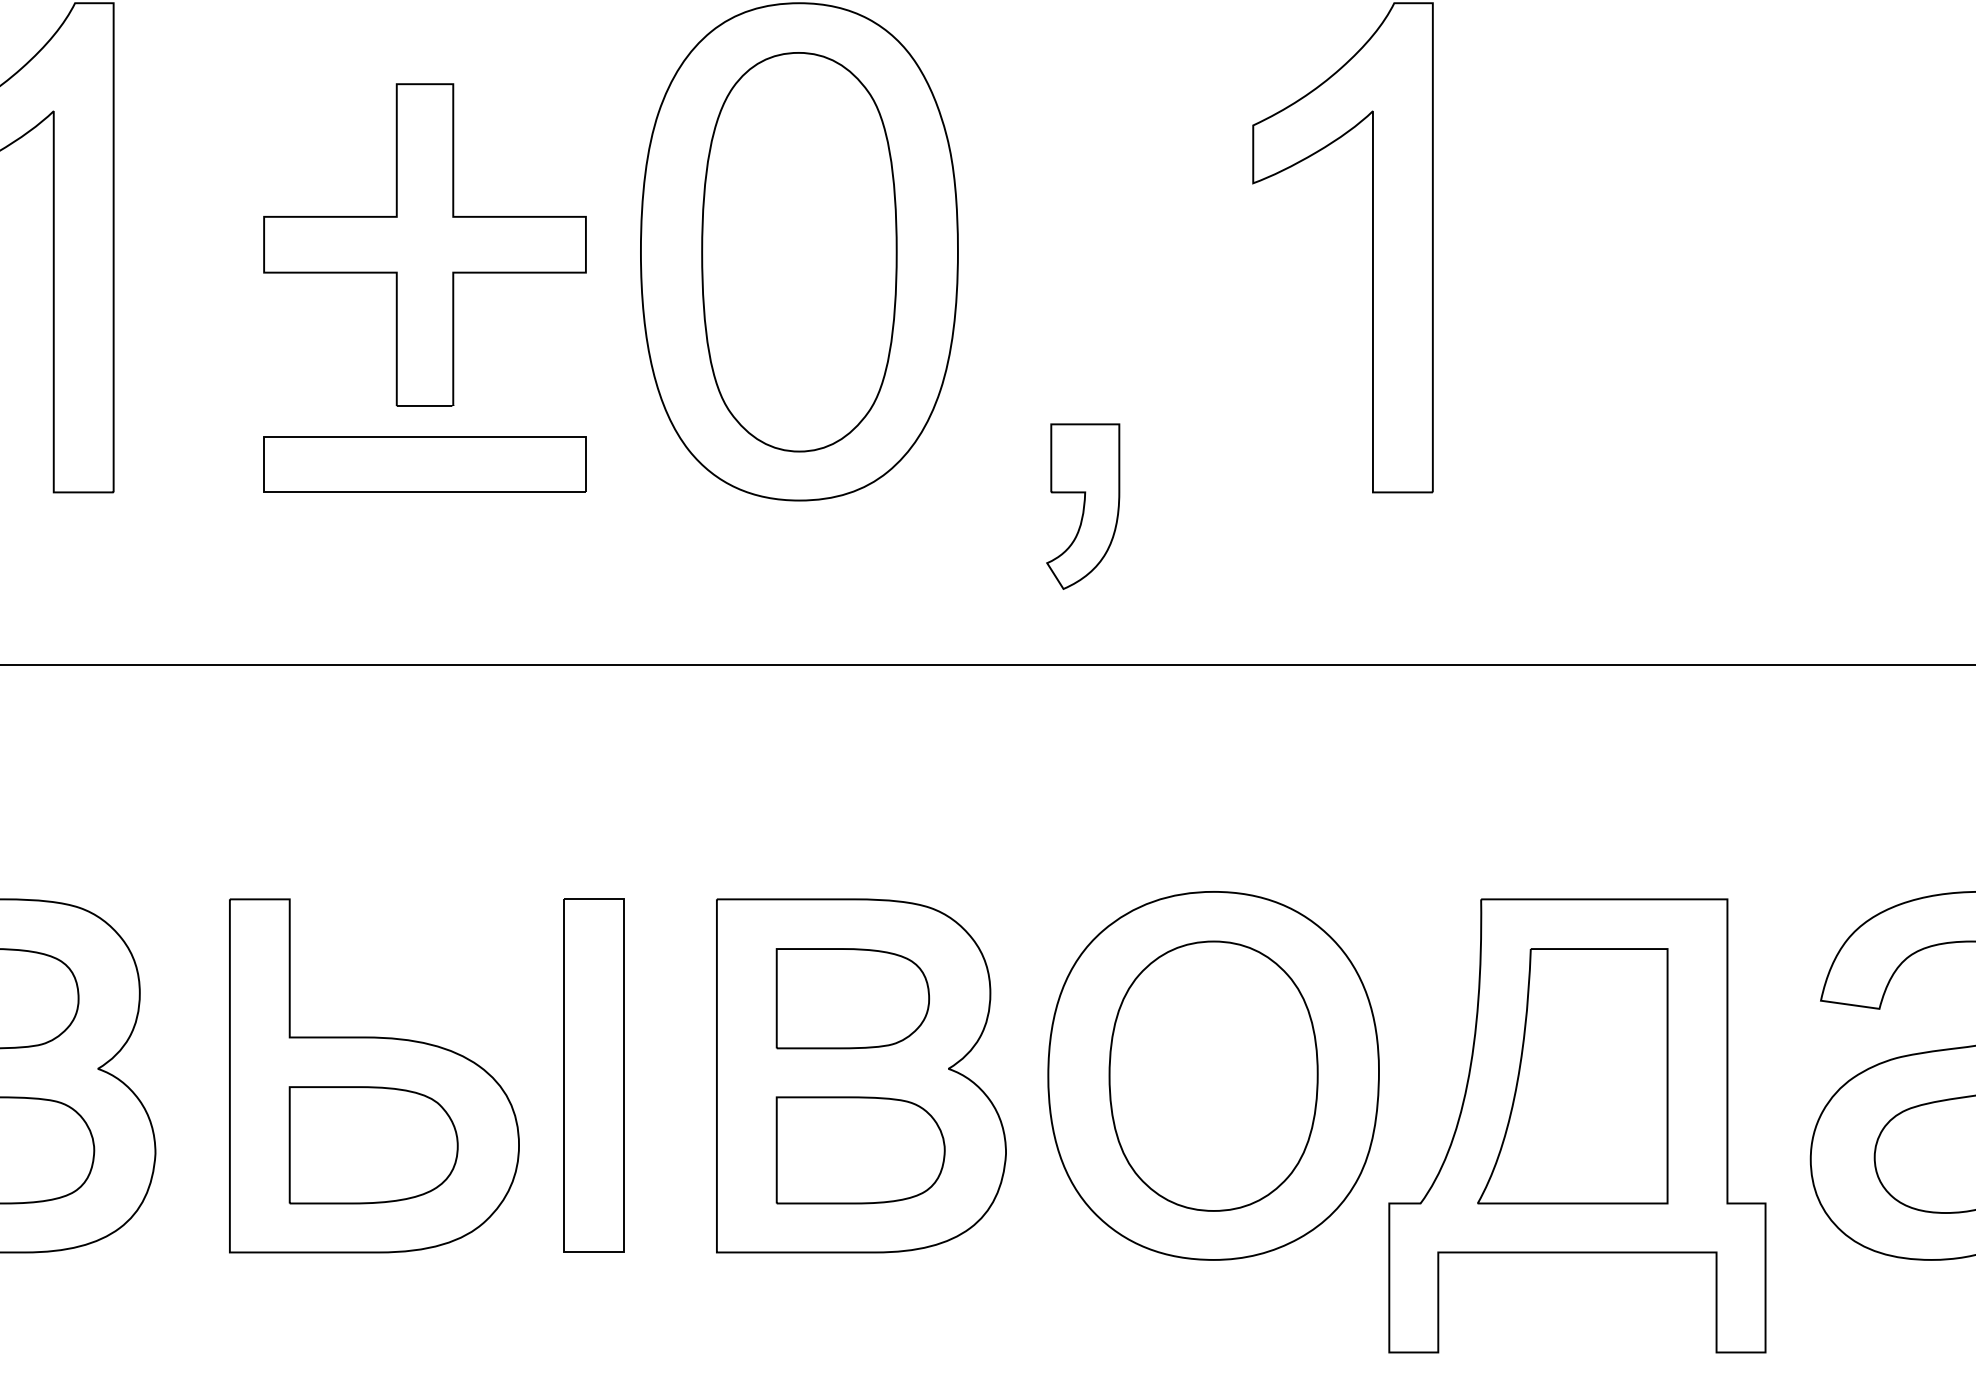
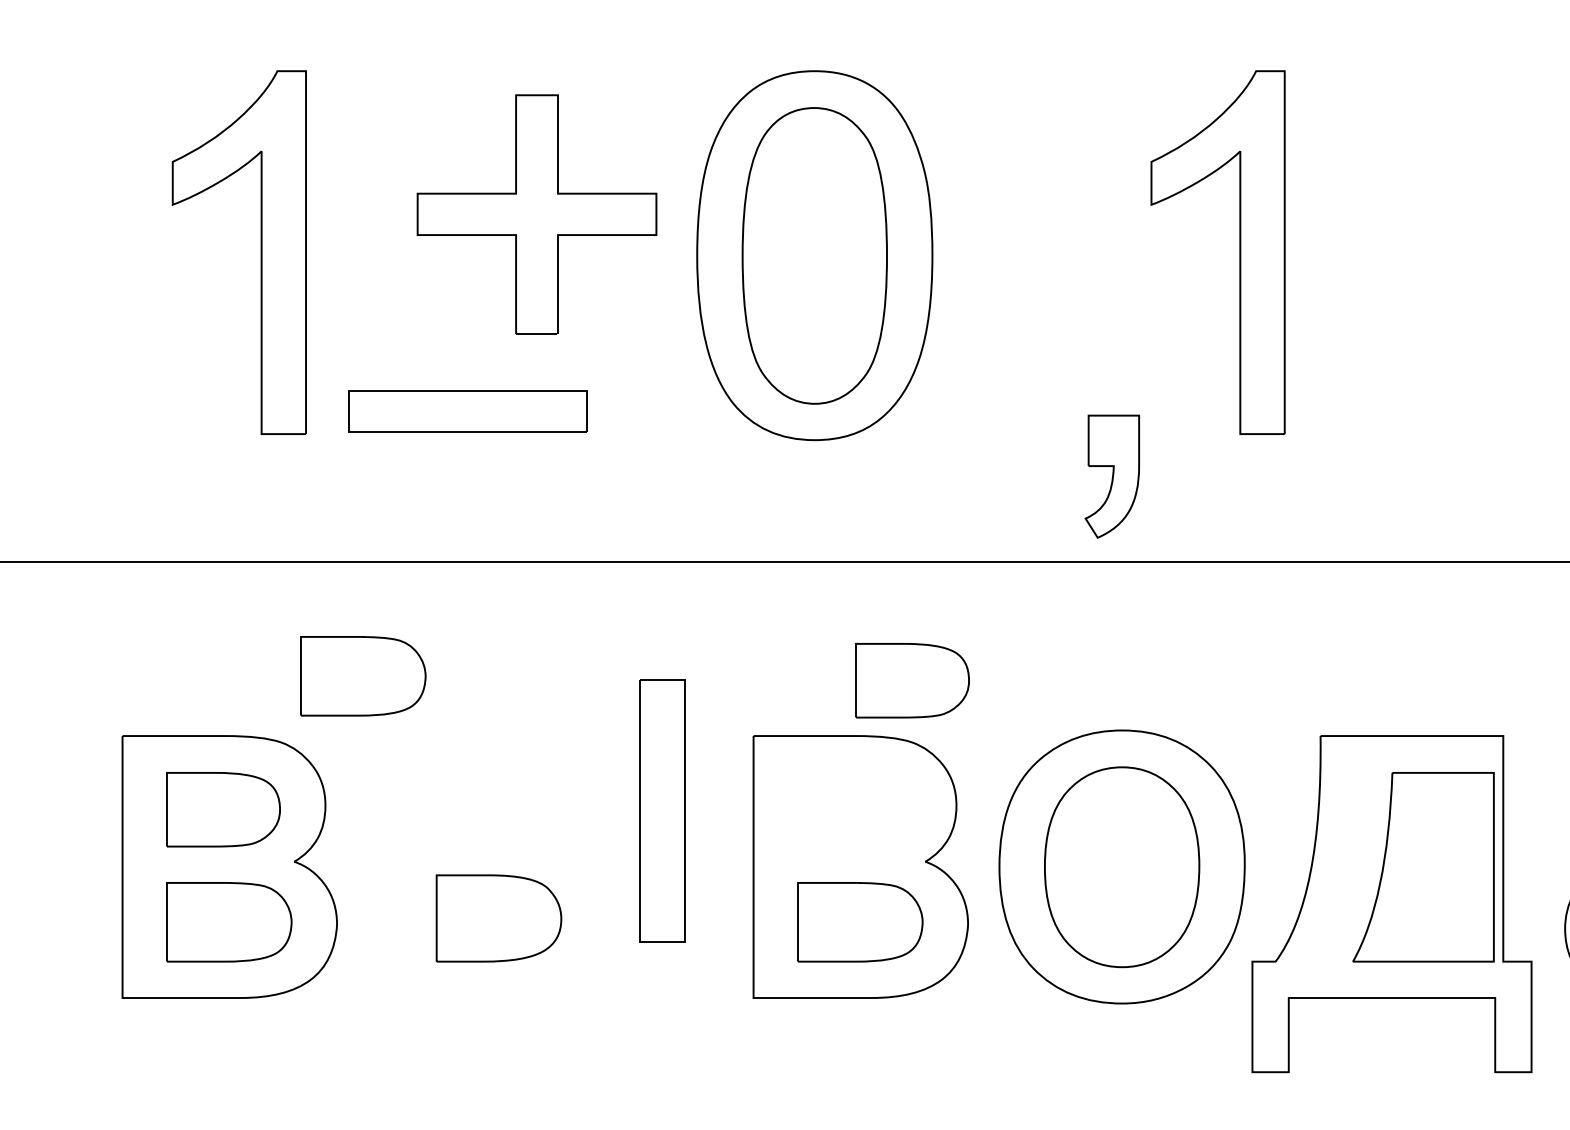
part: (424, 244) -> (536, 214), moved
part: (424, 464) -> (467, 411), moved
part: (1082, 506) -> (1111, 476), moved
part: (191, 819) -> (363, 676), added
part: (852, 998) -> (912, 680), moved
part: (374, 1075) -> (499, 866), removed
part: (594, 1075) -> (662, 810), moved
part: (1572, 1076) -> (1423, 867), moved

